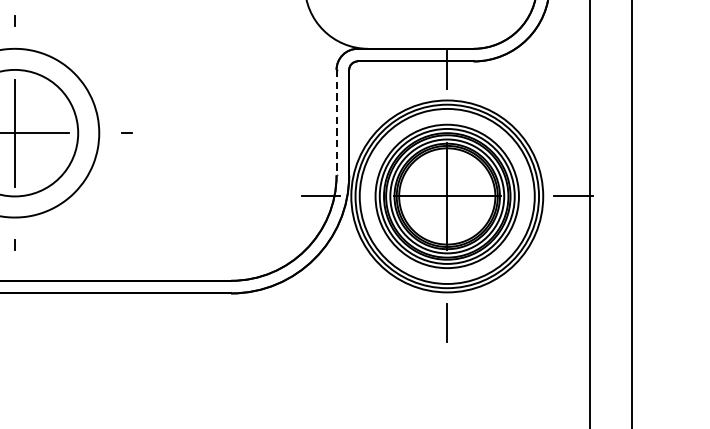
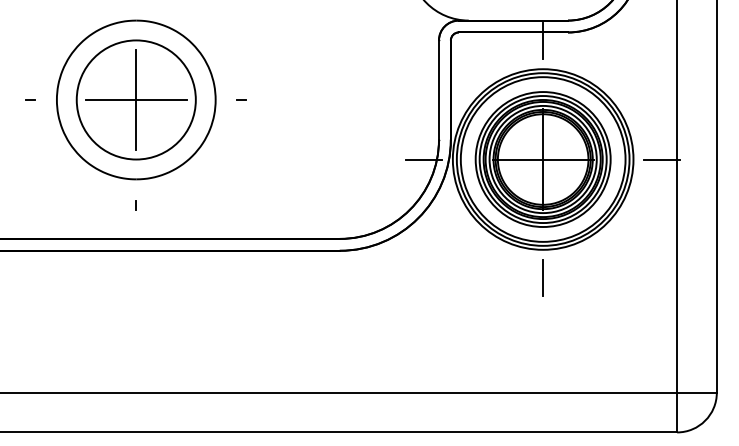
line: (336, 123) -> (438, 90), dashed -> solid

